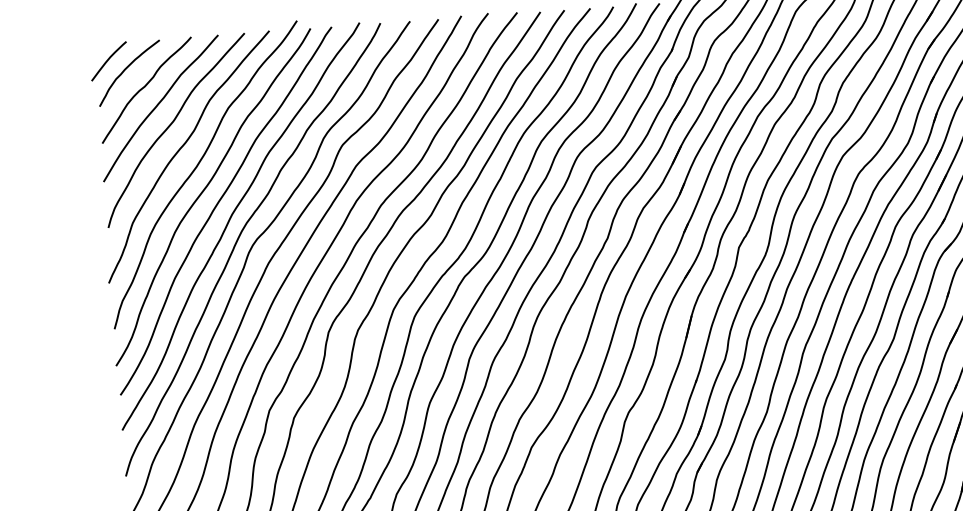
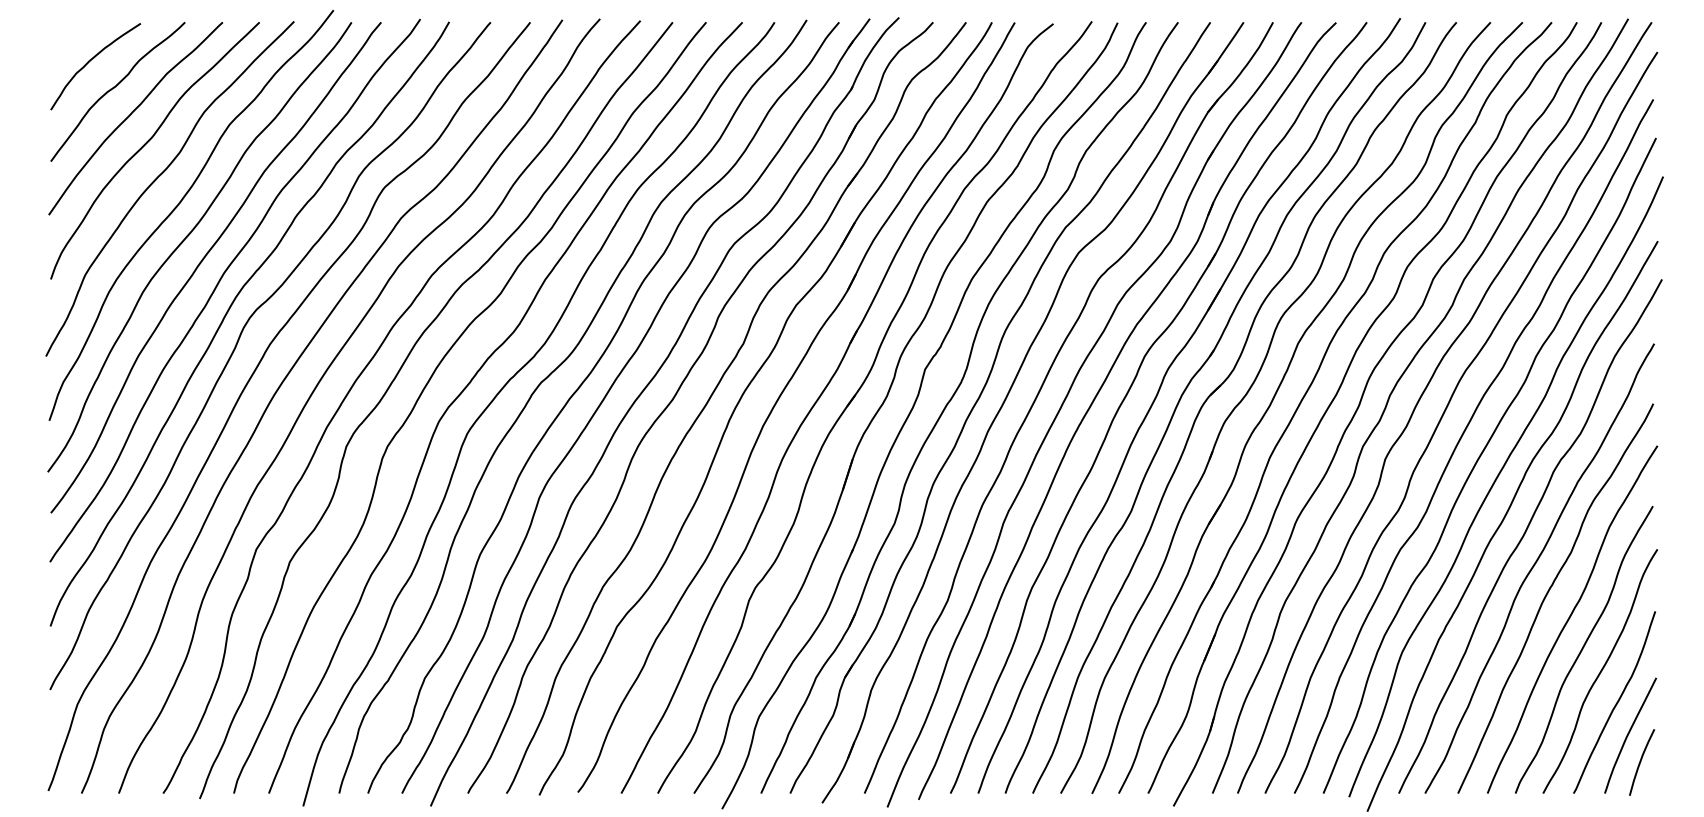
curve: (108, 60) -> (67, 46), removed

